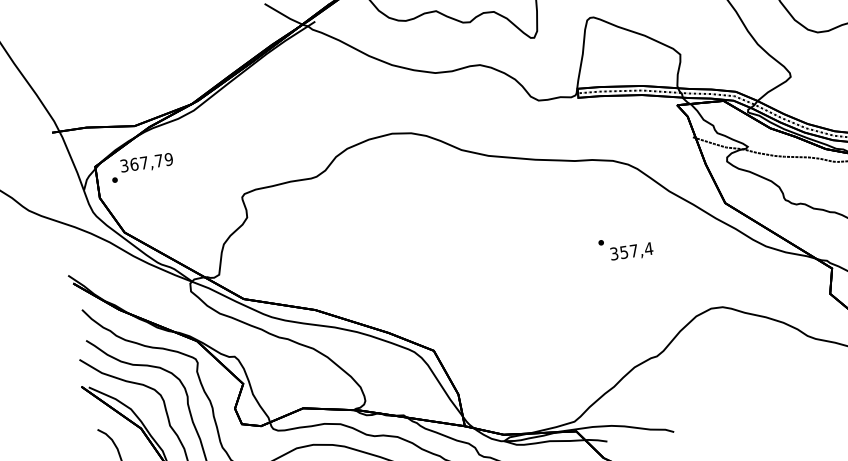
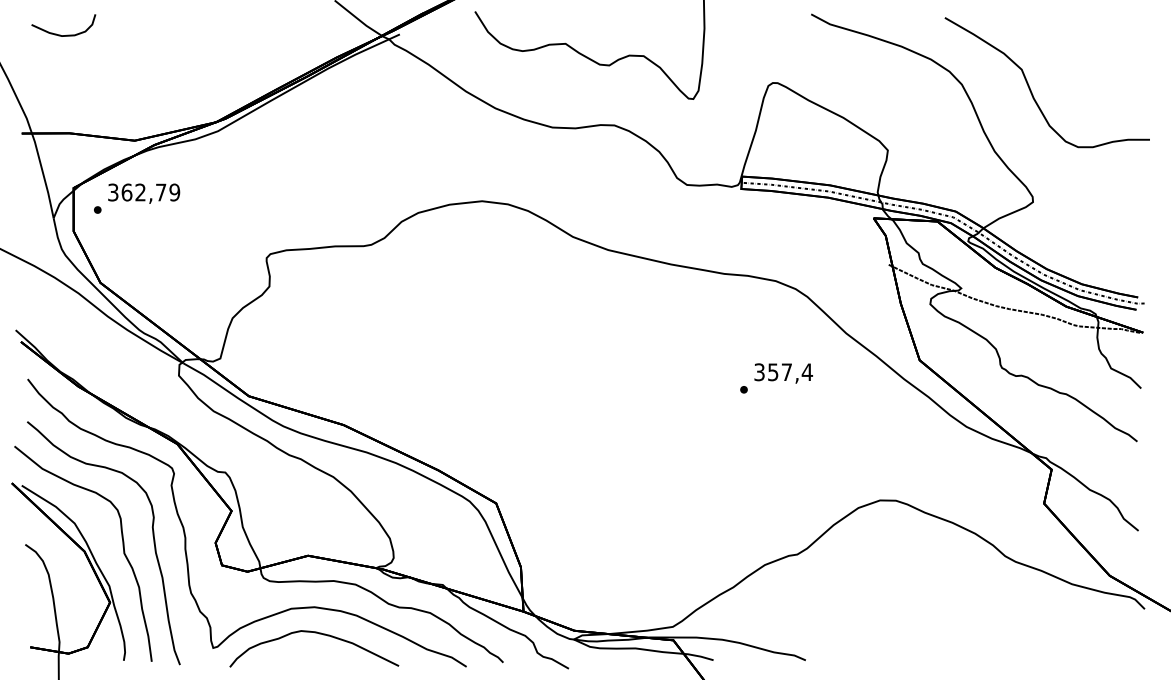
curve: (69, 57) -> (60, 34), added
text: (144, 162) -> (140, 192), 367,79 -> 362,79
text: (631, 252) -> (783, 373), moved

